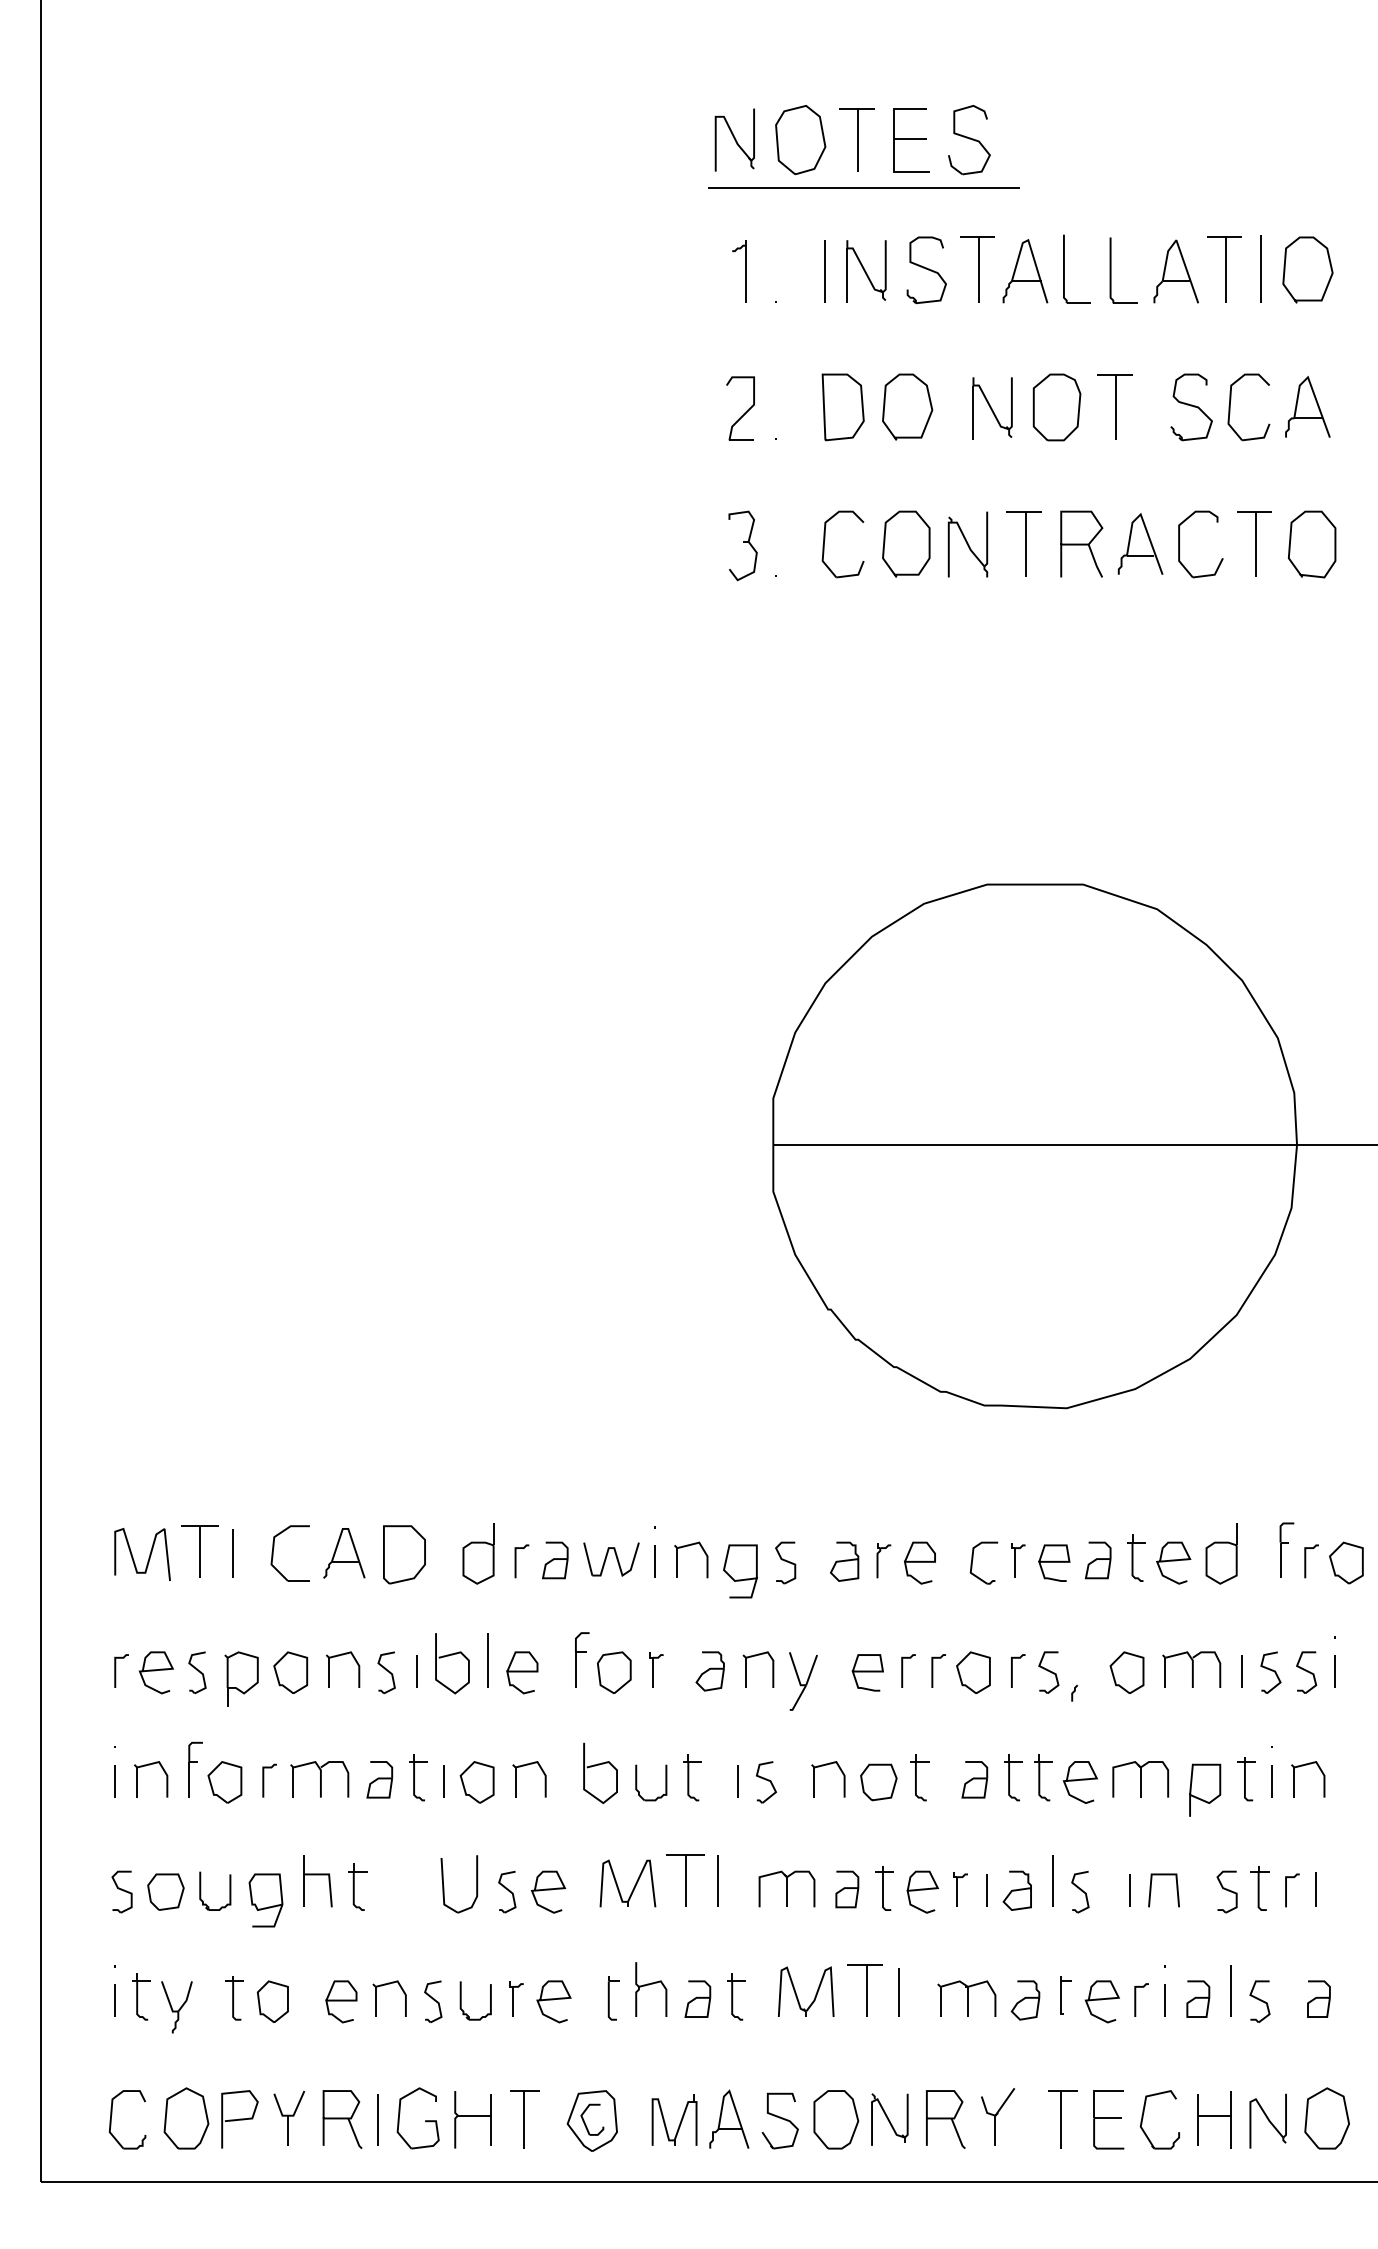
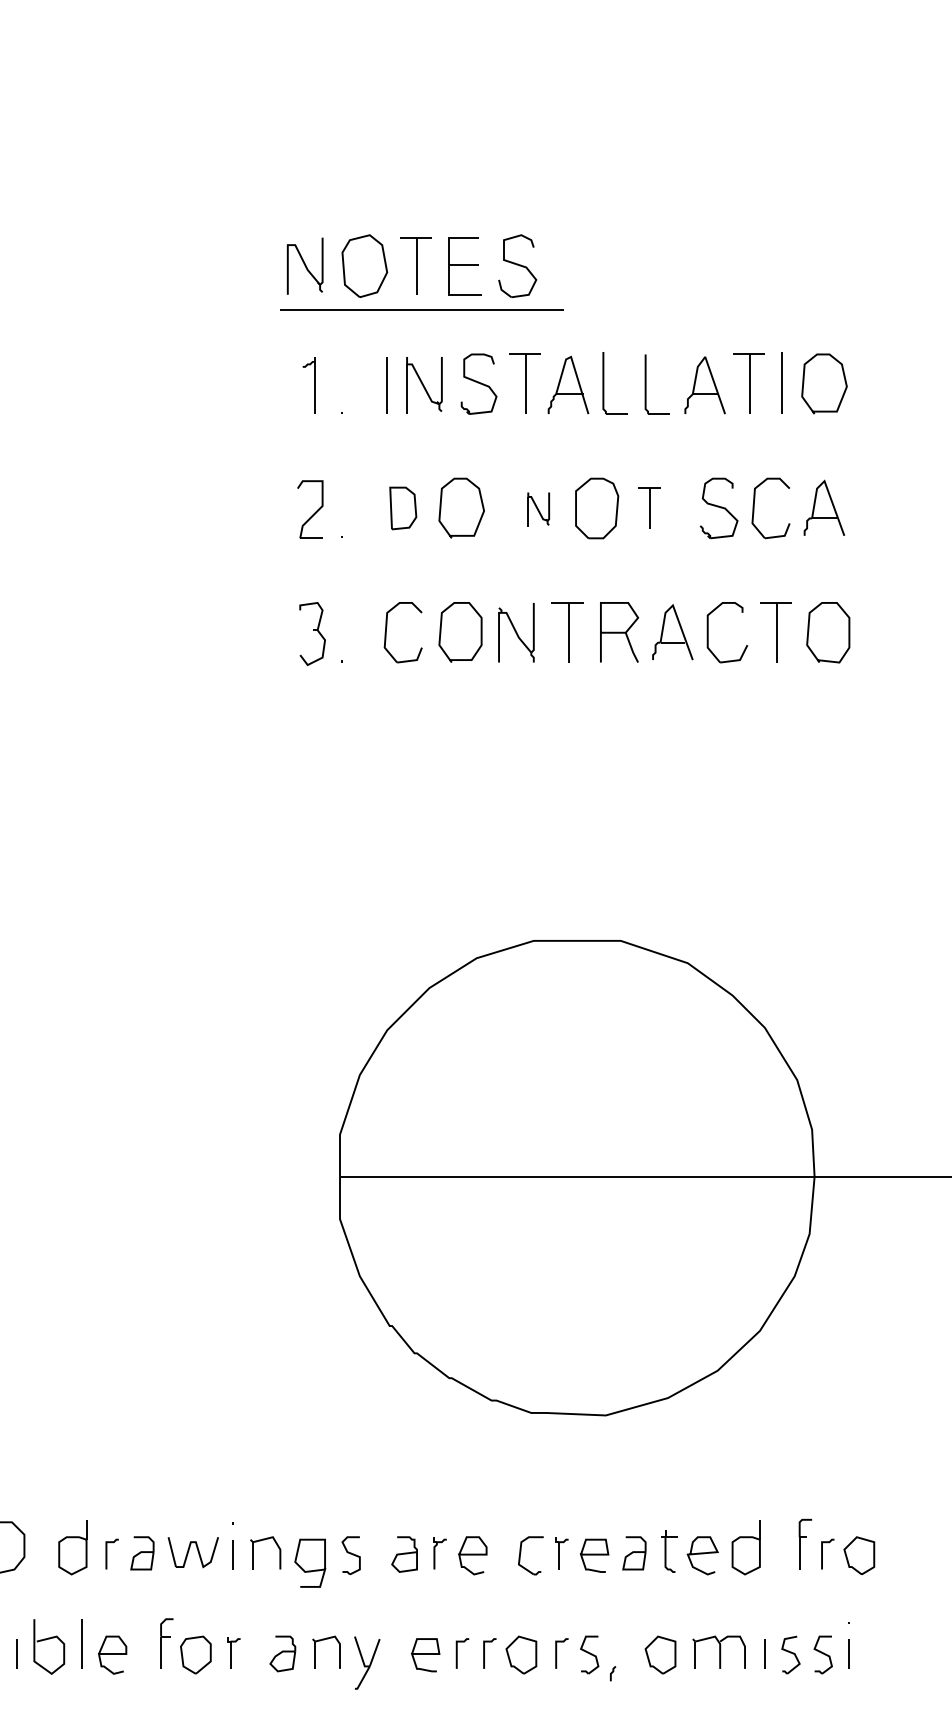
part: (1114, 406) -> (649, 507), size x0.7
part: (842, 407) -> (402, 508), size x0.7
part: (992, 408) -> (538, 509), size x0.6

